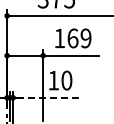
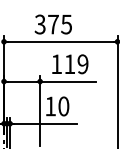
text: (72, 38) -> (69, 64), 169 -> 119
line: (48, 97) -> (45, 123), dashed -> solid

